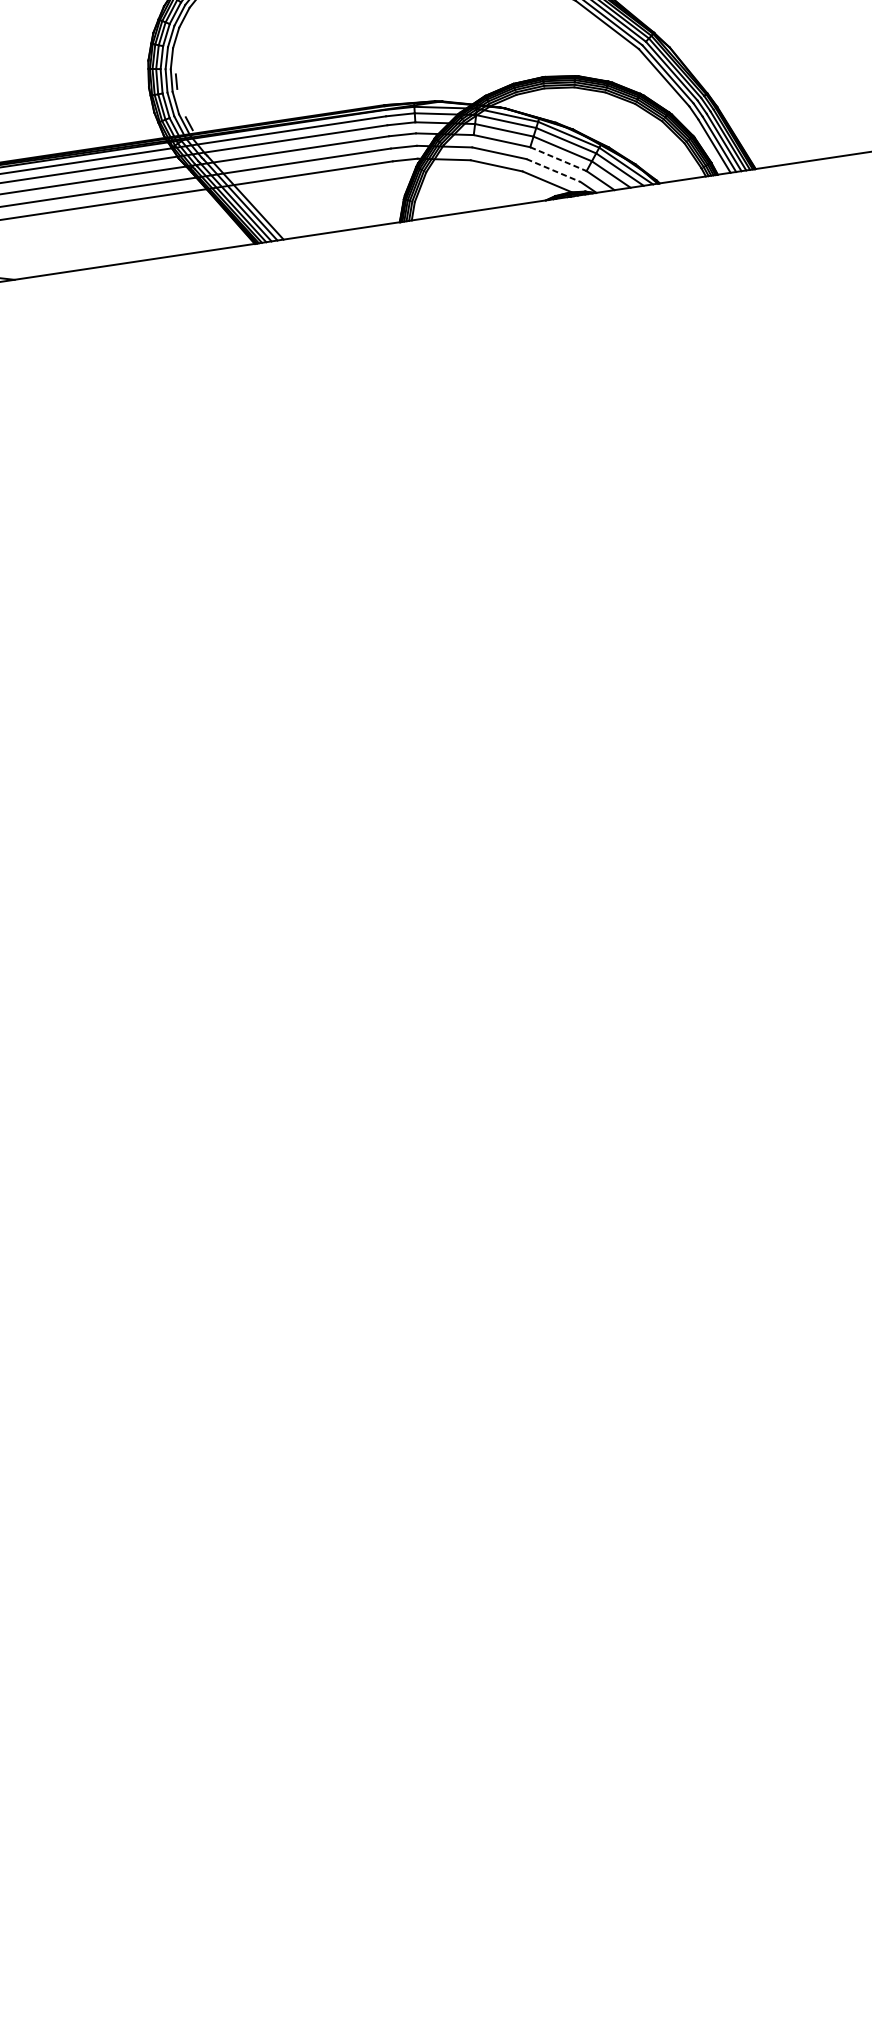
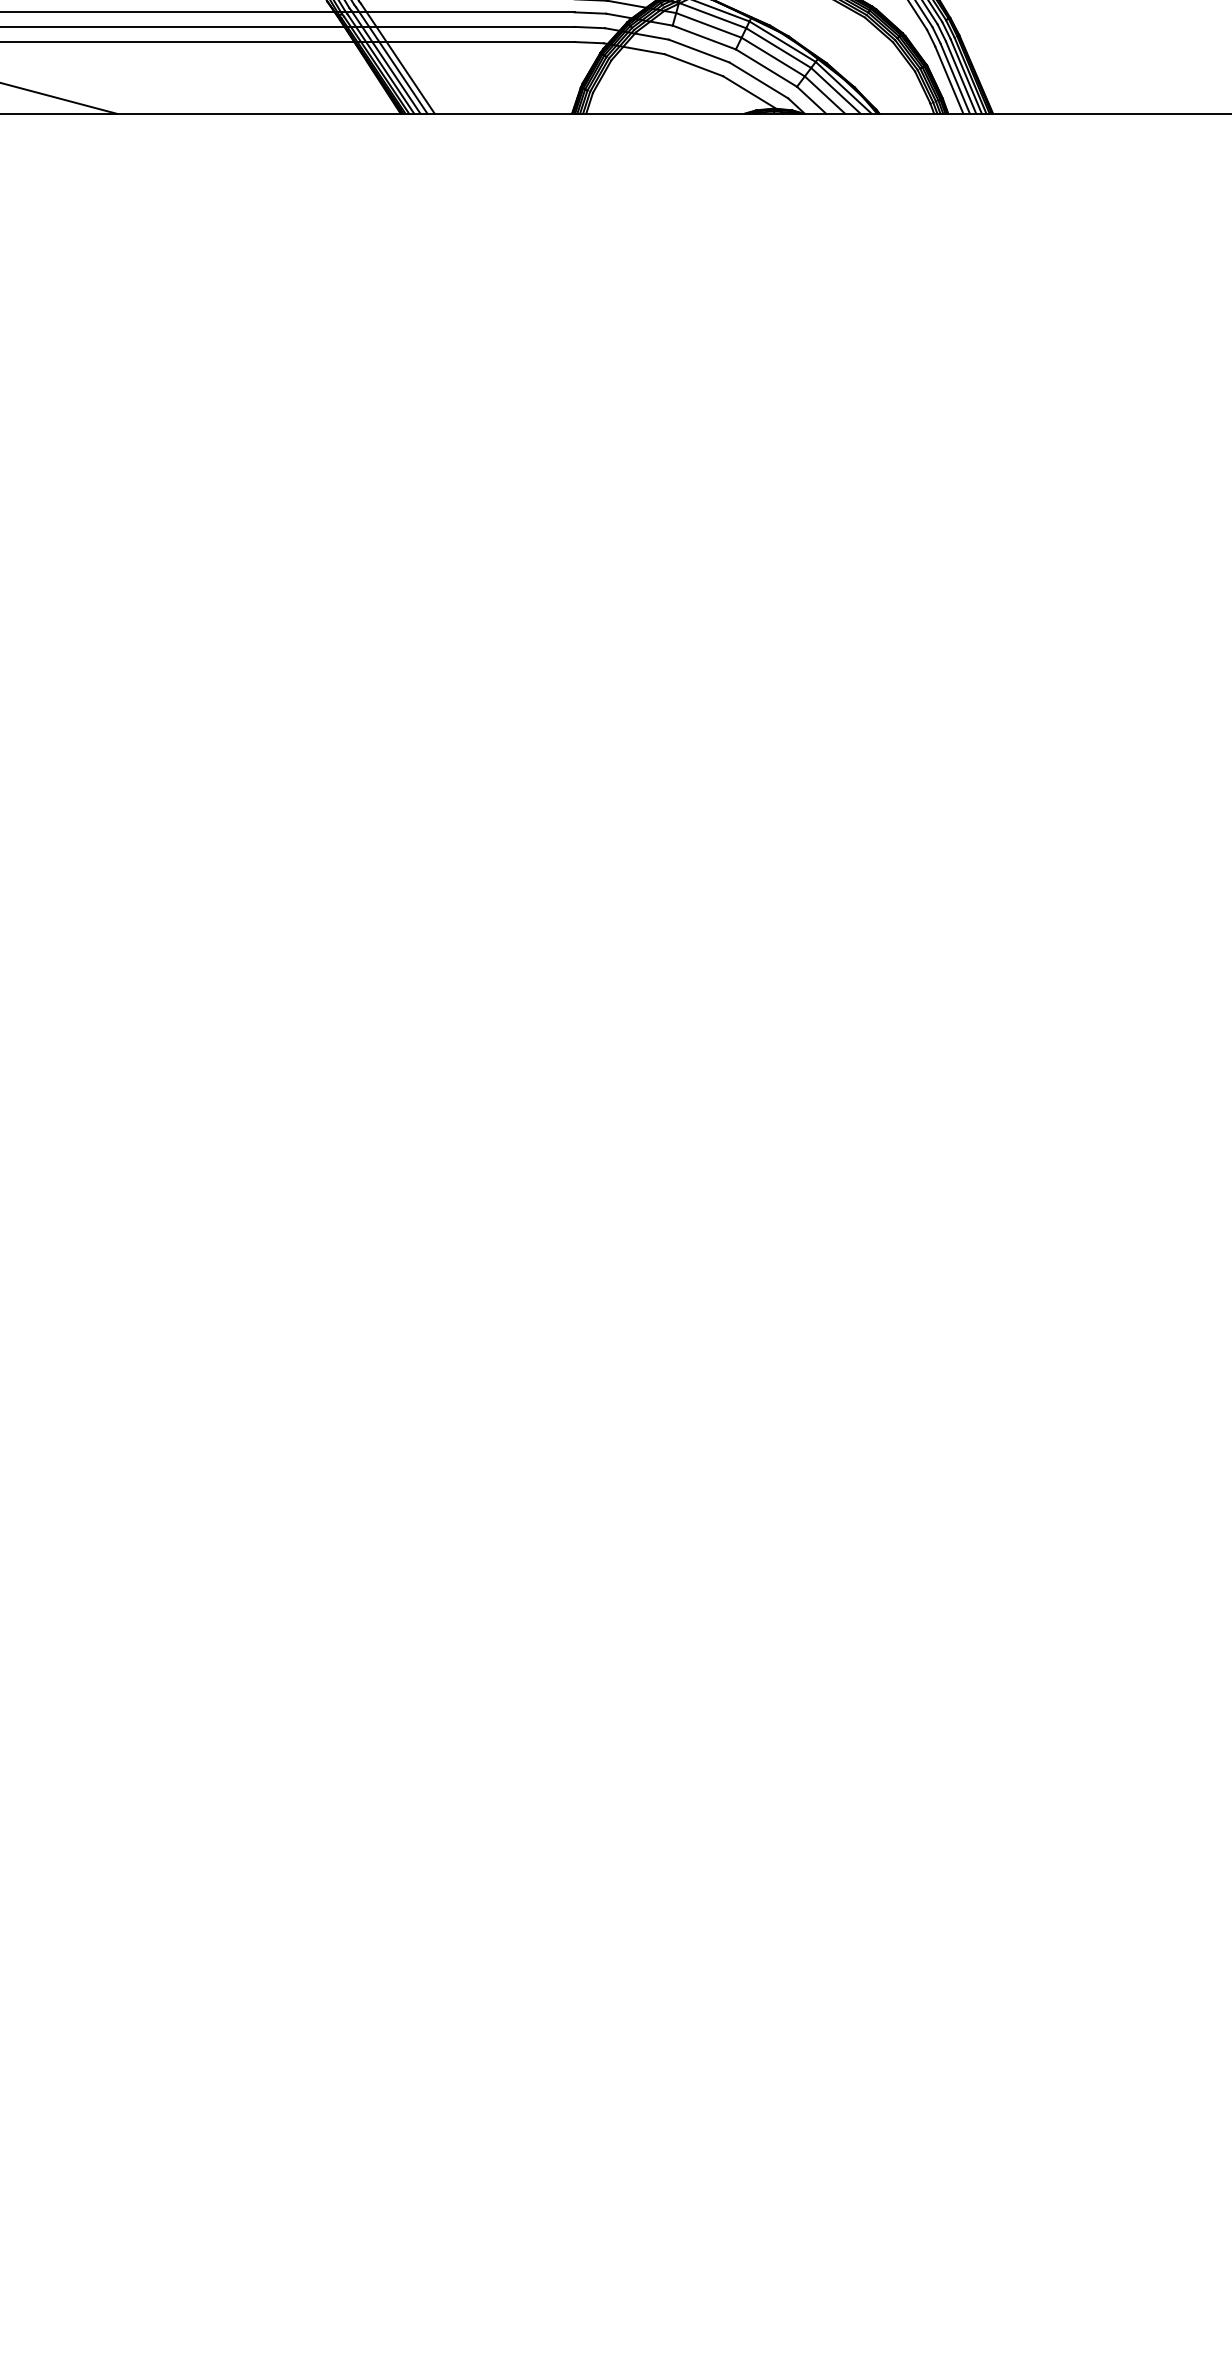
line: (558, 159) -> (766, 68), dashed -> solid
line: (554, 170) -> (759, 80), dashed -> solid

